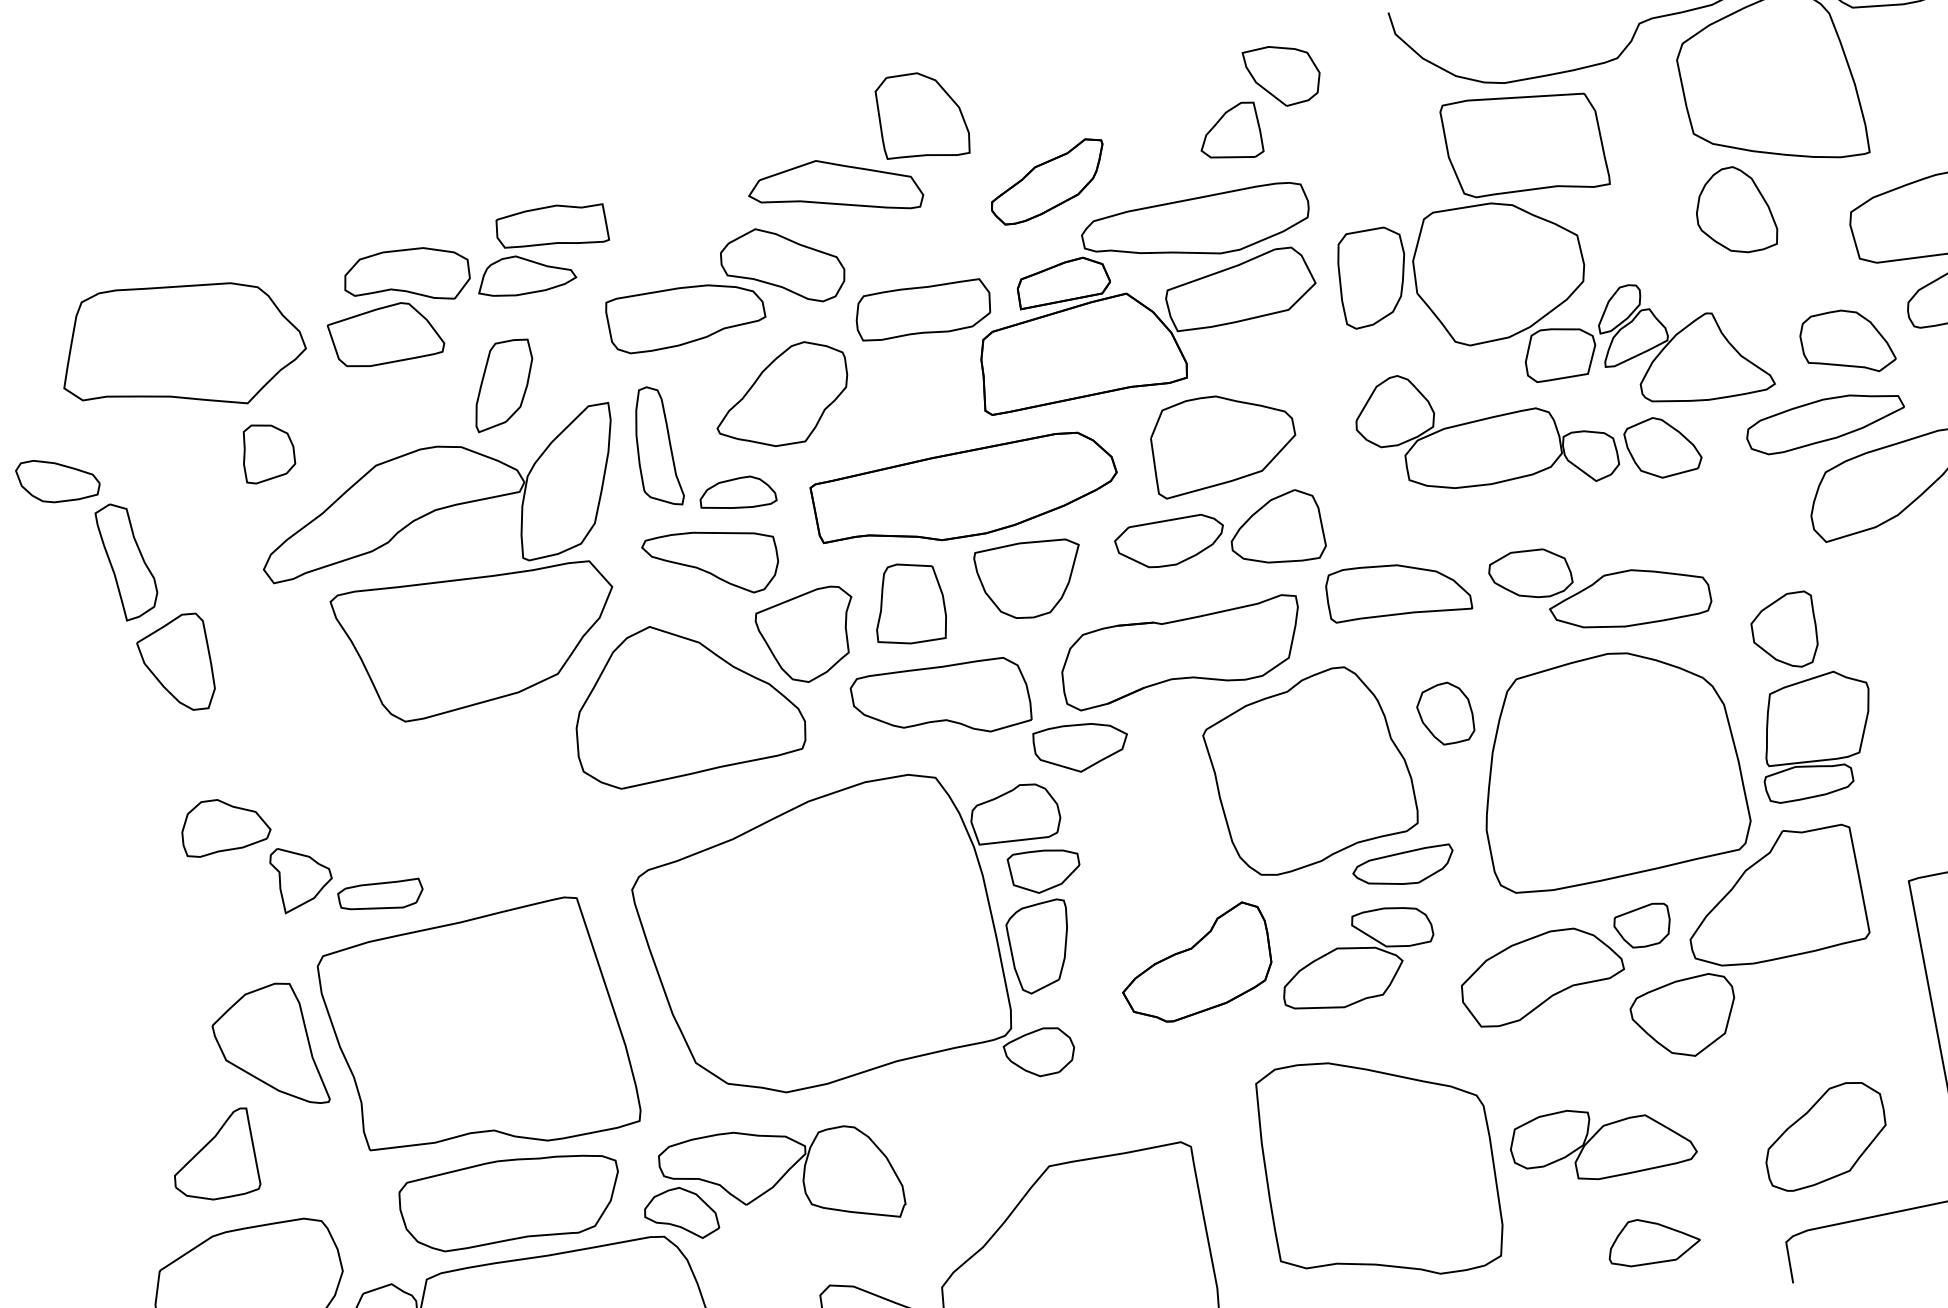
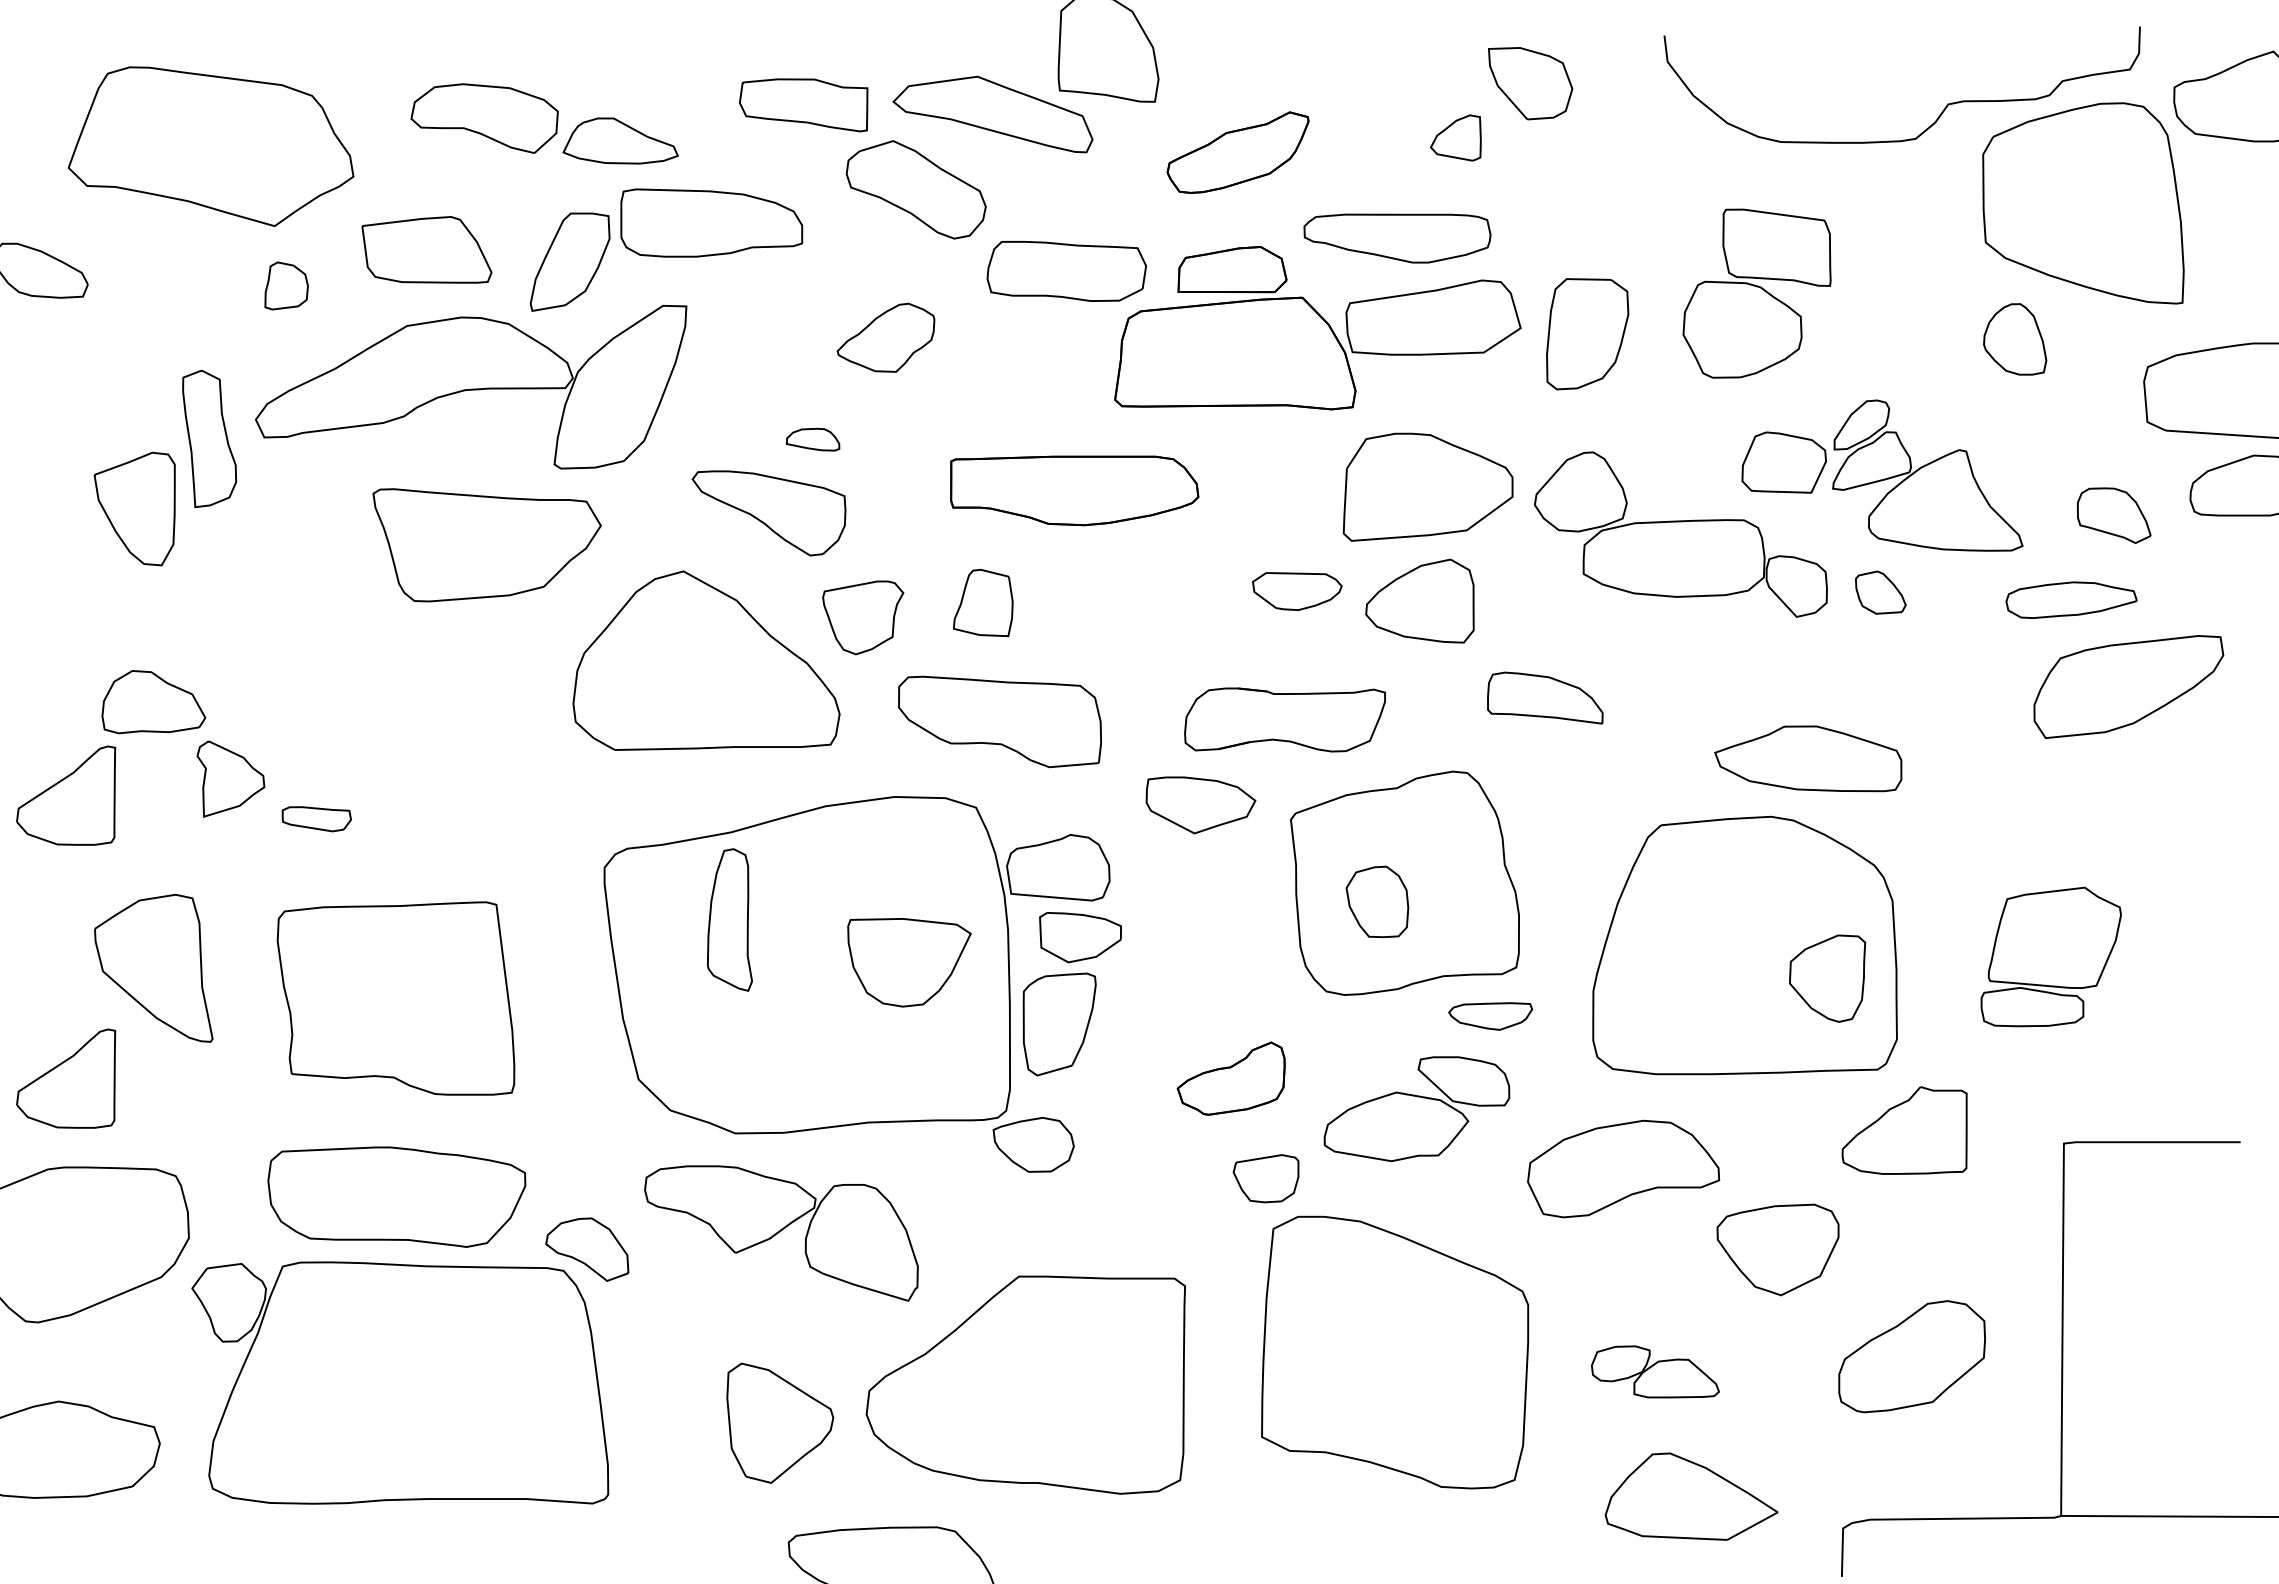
part: (1229, 133) -> (1455, 137), size x0.7
part: (1734, 211) -> (2014, 339), size x0.7
part: (1508, 214) -> (1756, 293), size x0.6
part: (1196, 227) -> (1397, 238), size x0.7
part: (551, 229) -> (803, 105), moved
part: (685, 314) -> (711, 222), moved
part: (385, 334) -> (426, 249), moved
part: (1847, 342) -> (2114, 515), size x0.7
part: (781, 396) -> (885, 337), size x0.6
part: (1825, 420) -> (2071, 599), size x0.7
part: (1221, 440) -> (1427, 486), moved
part: (1662, 446) -> (1880, 592), size x0.6
part: (654, 447) -> (729, 919), moved
part: (267, 451) -> (286, 285), size x0.7
part: (966, 493) -> (1074, 490), size x0.7
part: (736, 494) -> (812, 439), size x0.6
part: (1170, 542) -> (1297, 591), size x0.7
part: (127, 560) -> (209, 438), moved
part: (1530, 574) -> (1700, 708), removed
part: (1031, 579) -> (909, 962), moved
part: (1397, 590) -> (1545, 697), size x0.7
part: (907, 603) -> (983, 602), size x0.7
part: (1785, 631) -> (1827, 978), moved
part: (809, 636) -> (863, 617), size x0.7
part: (479, 637) -> (486, 545), size x0.7
part: (1181, 652) -> (1284, 719), size x0.7
part: (1445, 713) -> (1377, 901), moved
part: (1815, 735) -> (2050, 956), moved
part: (1081, 747) -> (1200, 805), moved
part: (1404, 868) -> (1490, 1016), size x0.7
part: (381, 896) -> (316, 819), size x0.7
part: (1772, 896) -> (1904, 1130), size x0.6
part: (166, 918) -> (66, 795), added
part: (1642, 926) -> (1265, 1178), moved
part: (1195, 963) -> (1231, 1078), size x0.6
part: (477, 1034) -> (395, 998), size x0.7
part: (1824, 1135) -> (1911, 1356), moved
part: (1601, 1140) -> (1655, 1371), size x0.6
part: (782, 1180) -> (781, 1233), moved
part: (1653, 1240) -> (1691, 1496), size x1.6

